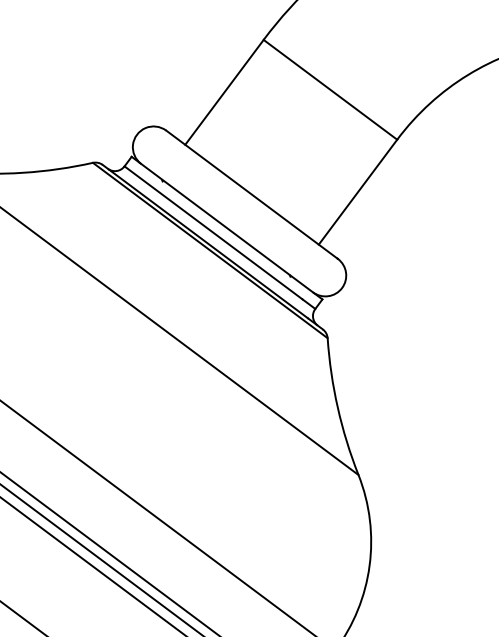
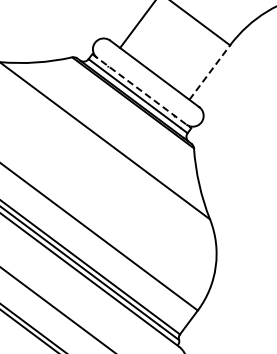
line: (357, 192) -> (209, 72), solid -> dashed
line: (226, 228) -> (141, 91), solid -> dashed

